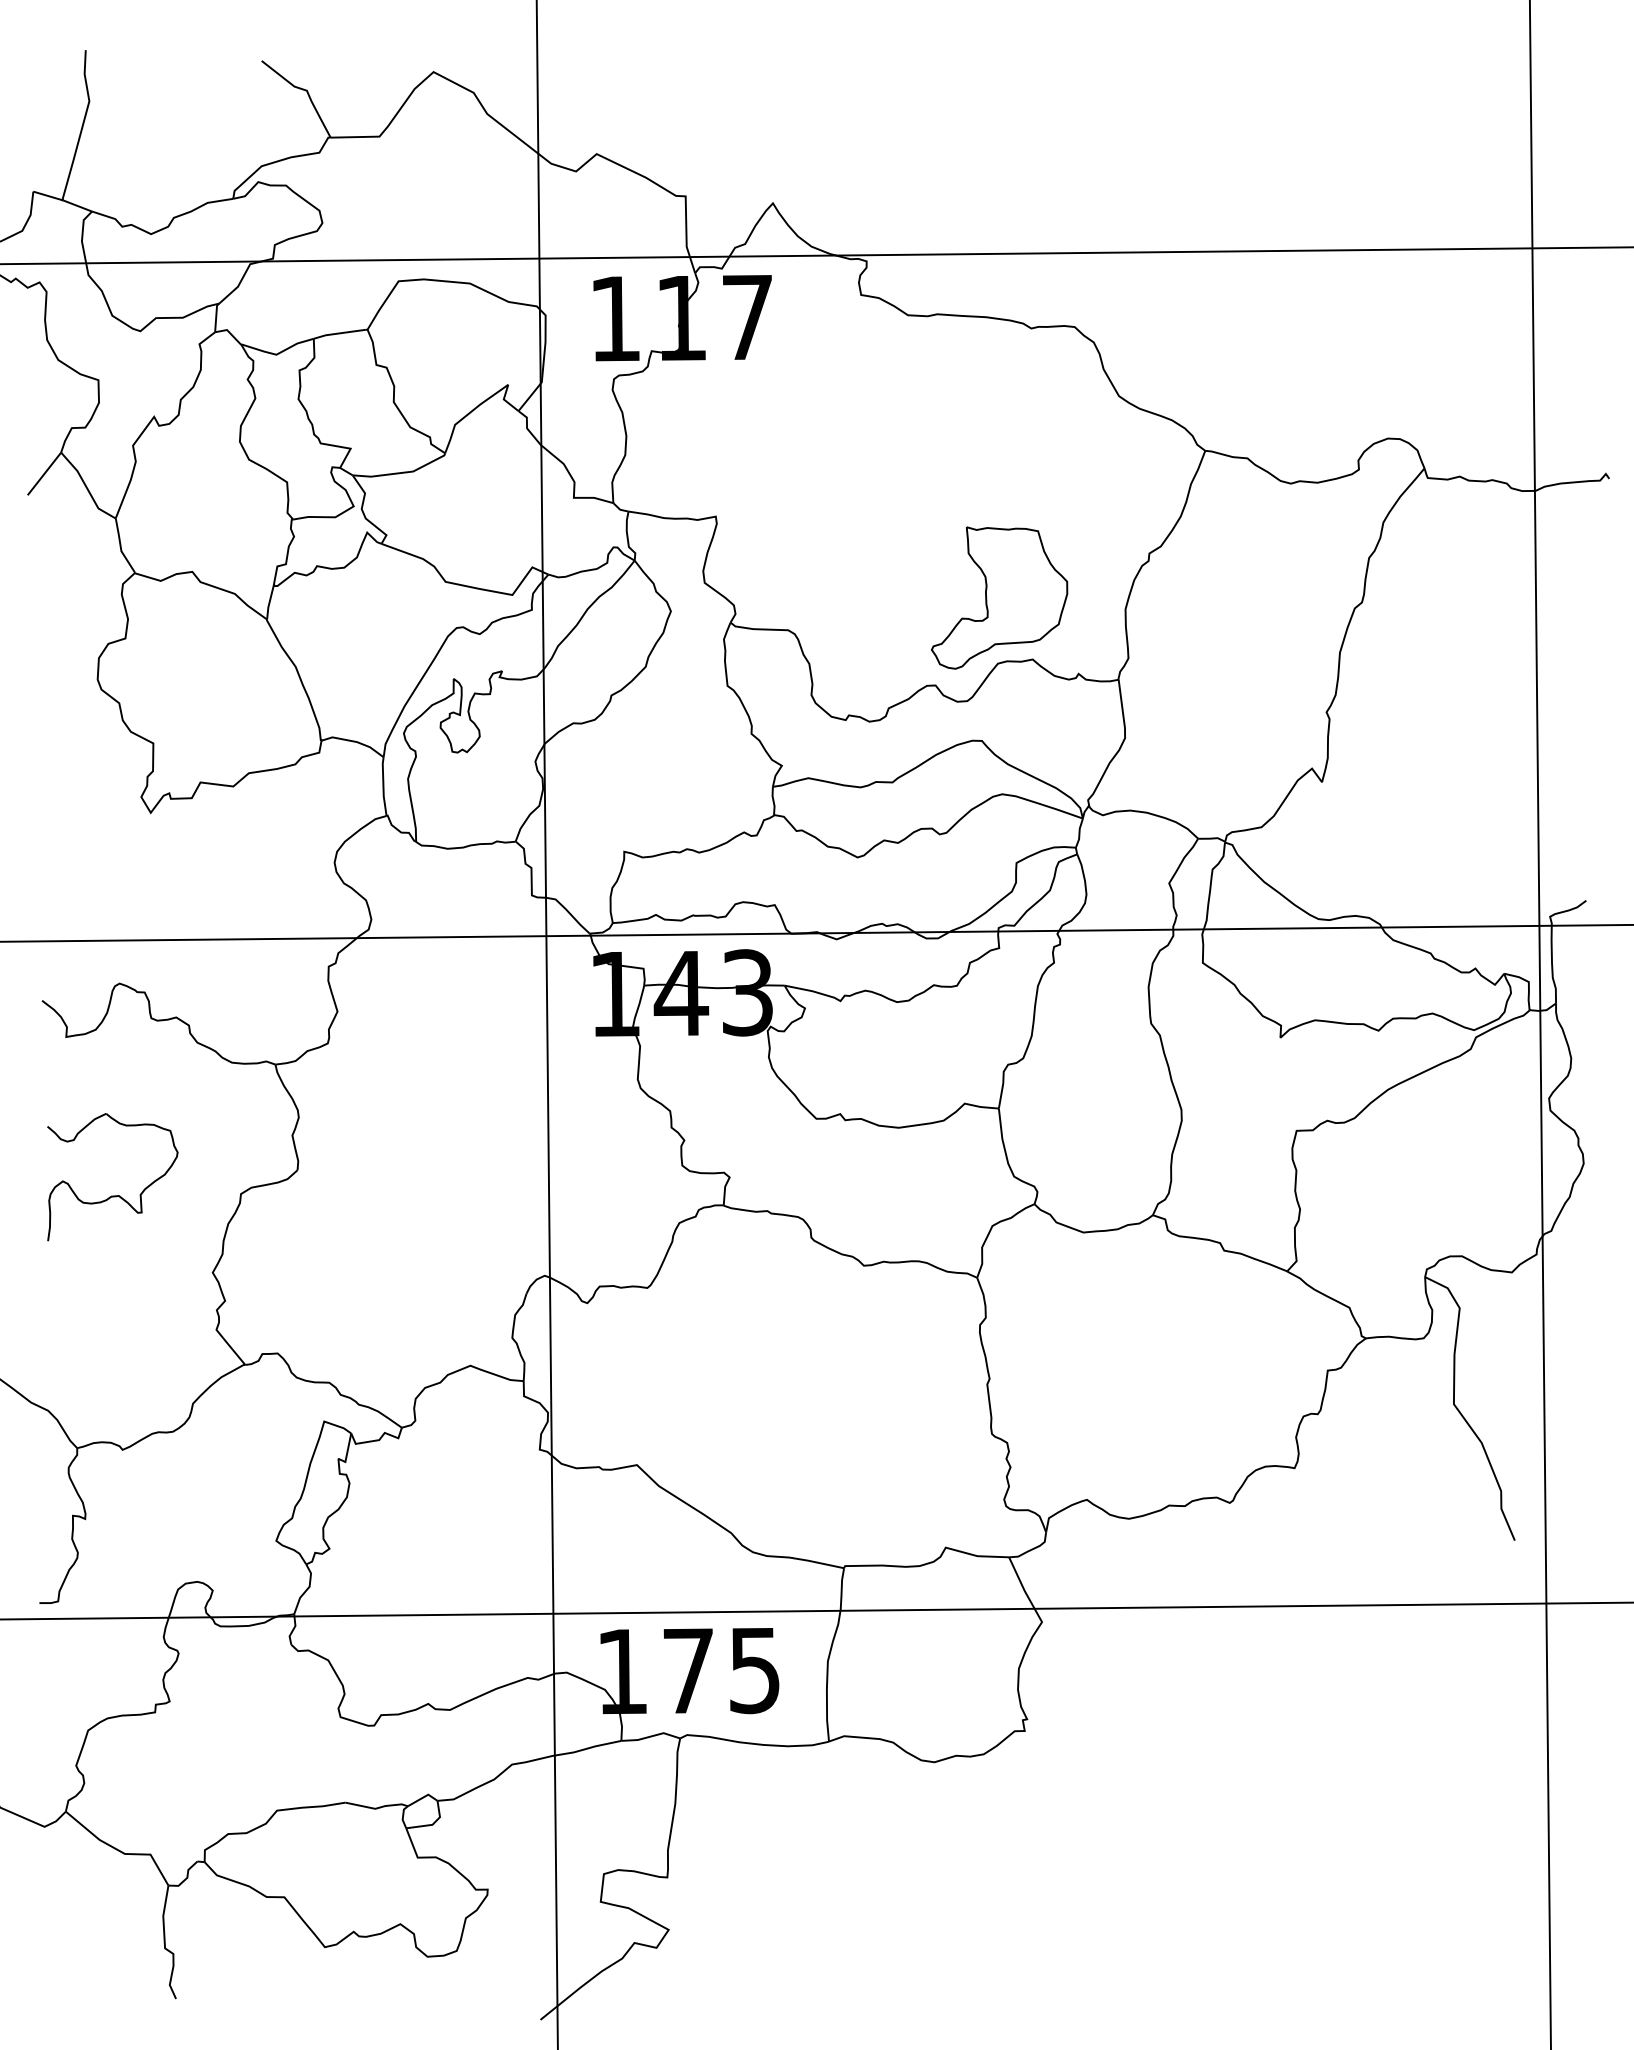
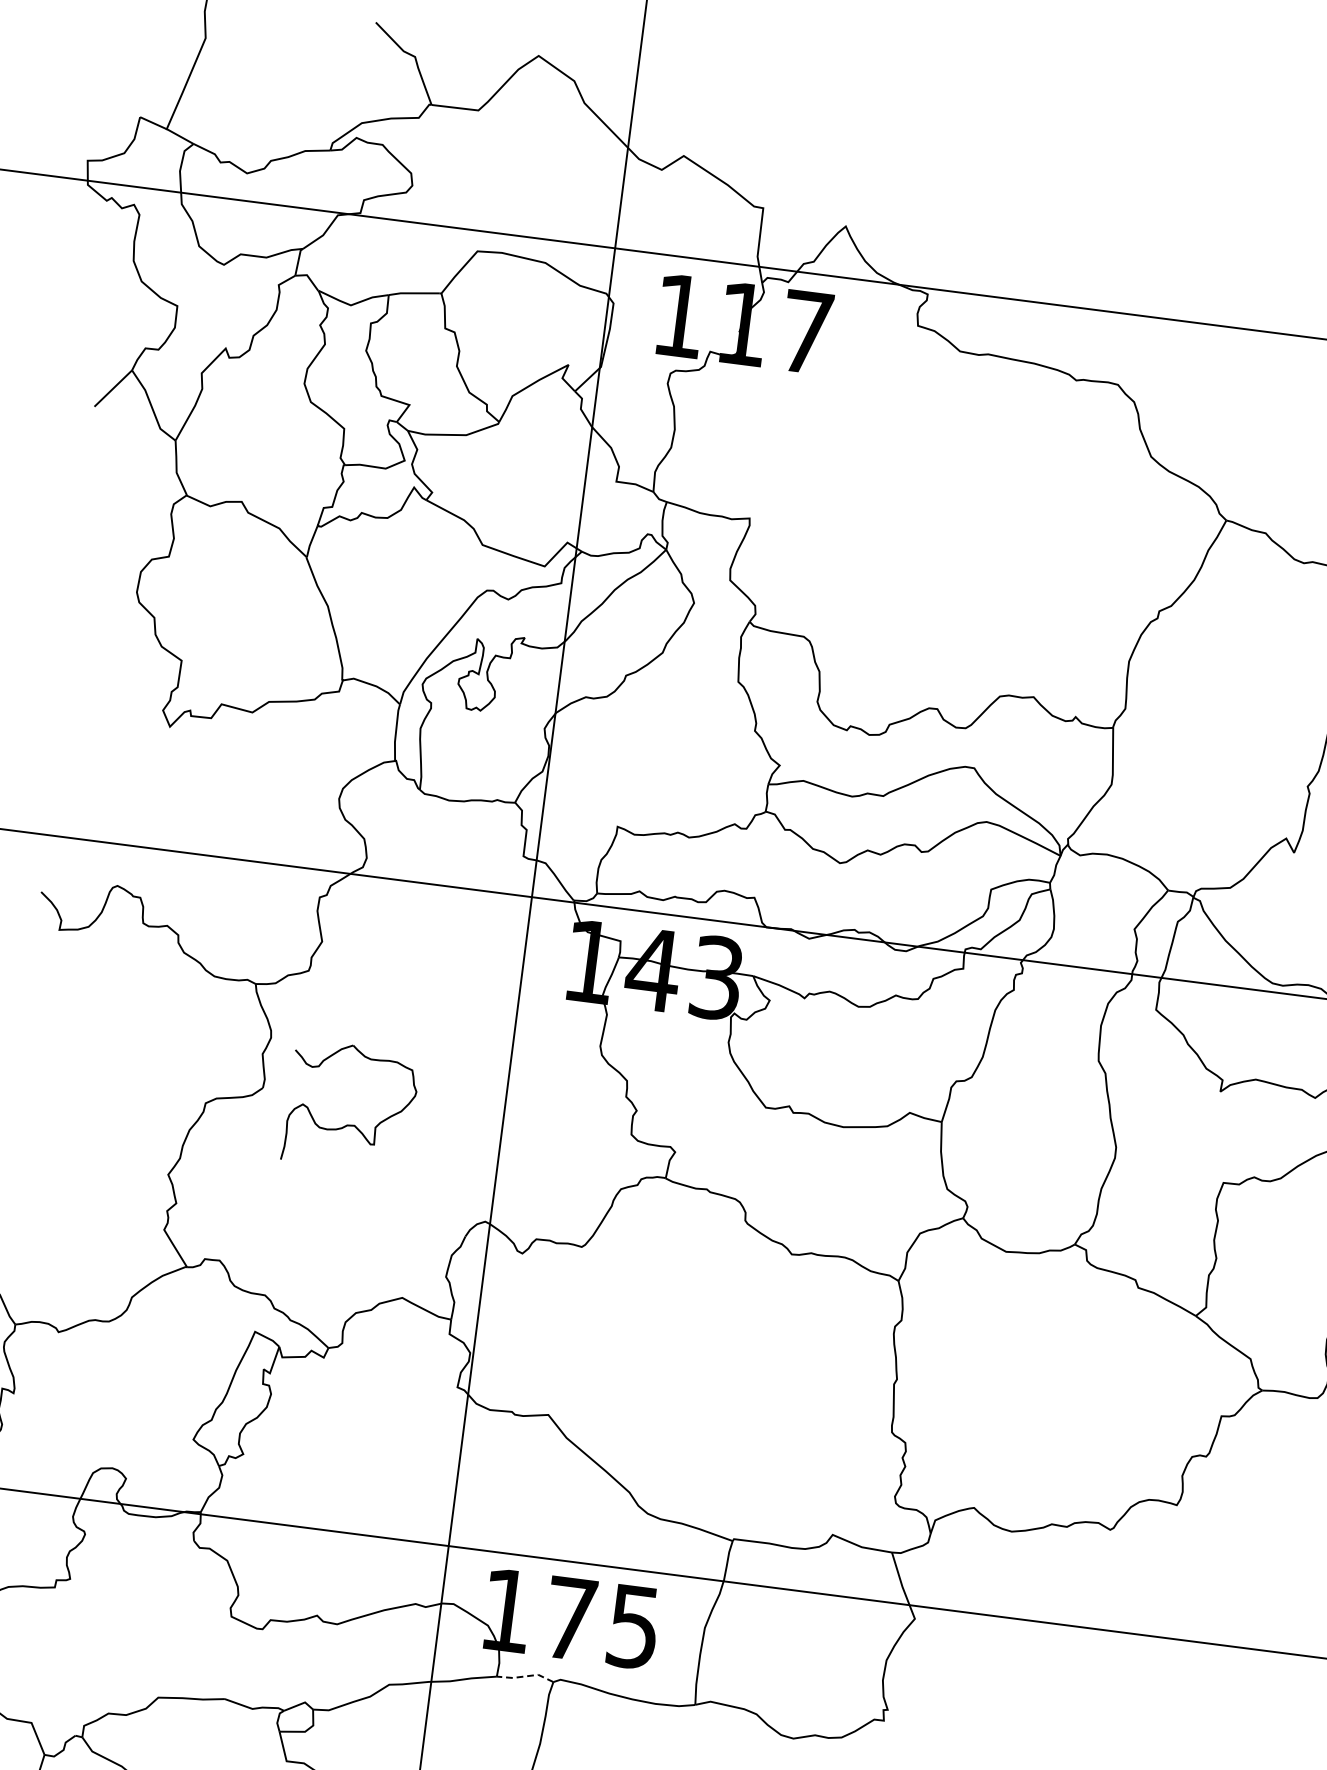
part: (999, 597) -> (1010, 633), removed
part: (112, 1195) -> (348, 1124), moved
line: (651, 1736) -> (526, 1676), solid -> dashed

